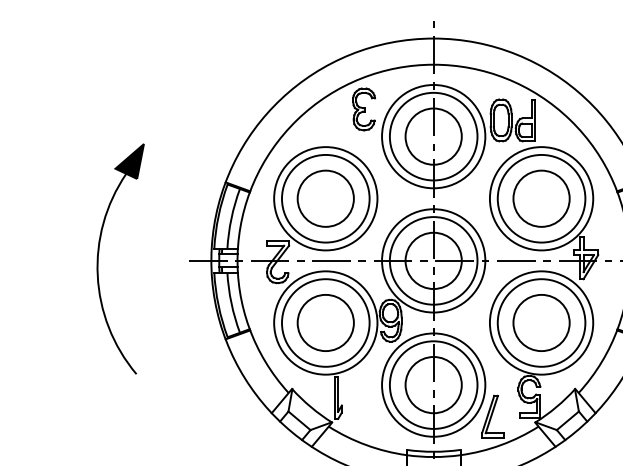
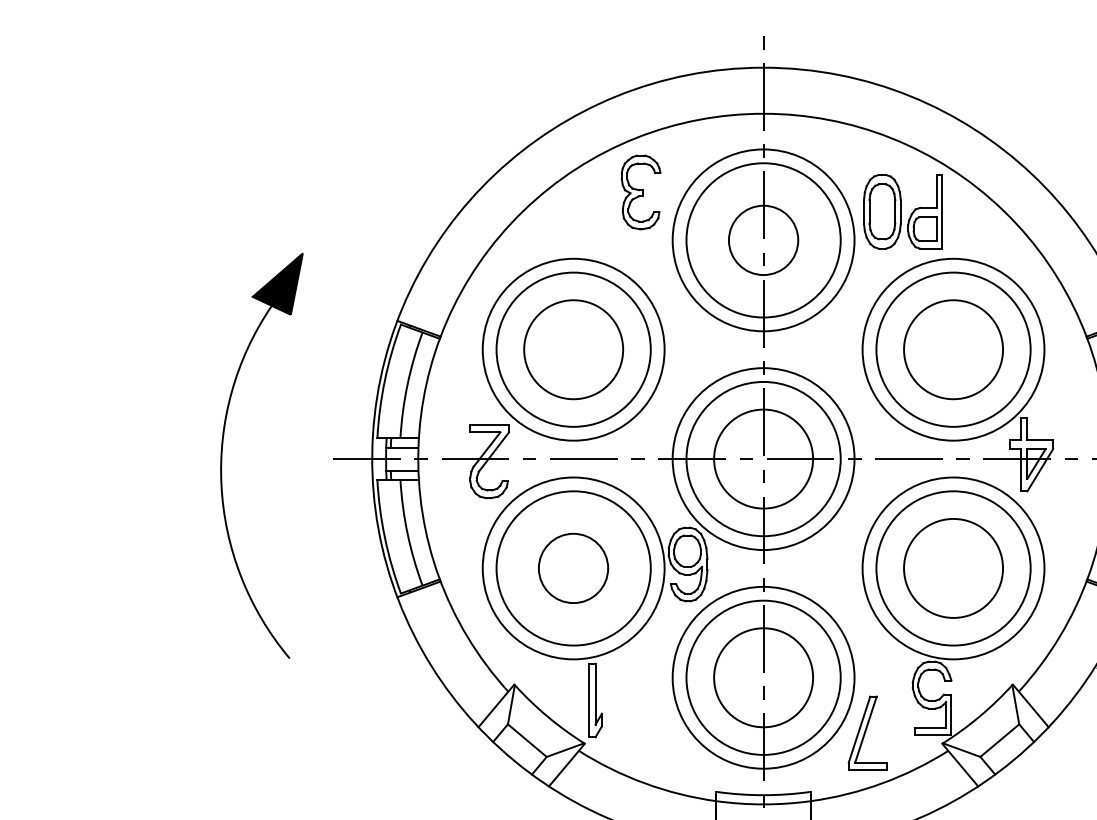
circle: (433, 136) -> (763, 240), size x0.7
part: (99, 252) -> (224, 444), moved
circle: (325, 322) -> (573, 567), size x0.7

